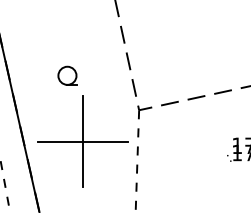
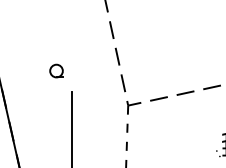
part: (67, 75) -> (56, 70), size x0.7
line: (82, 141) -> (71, 136), removed

